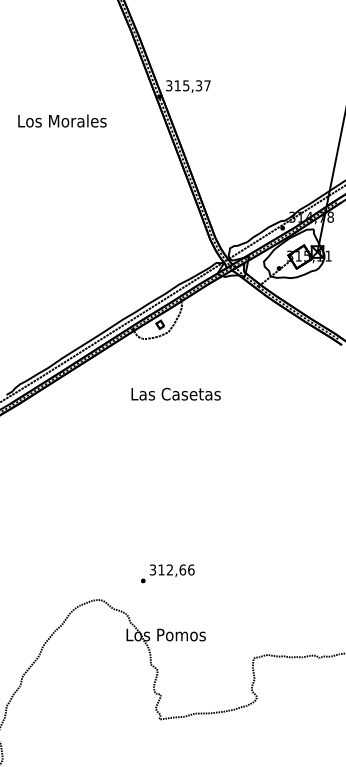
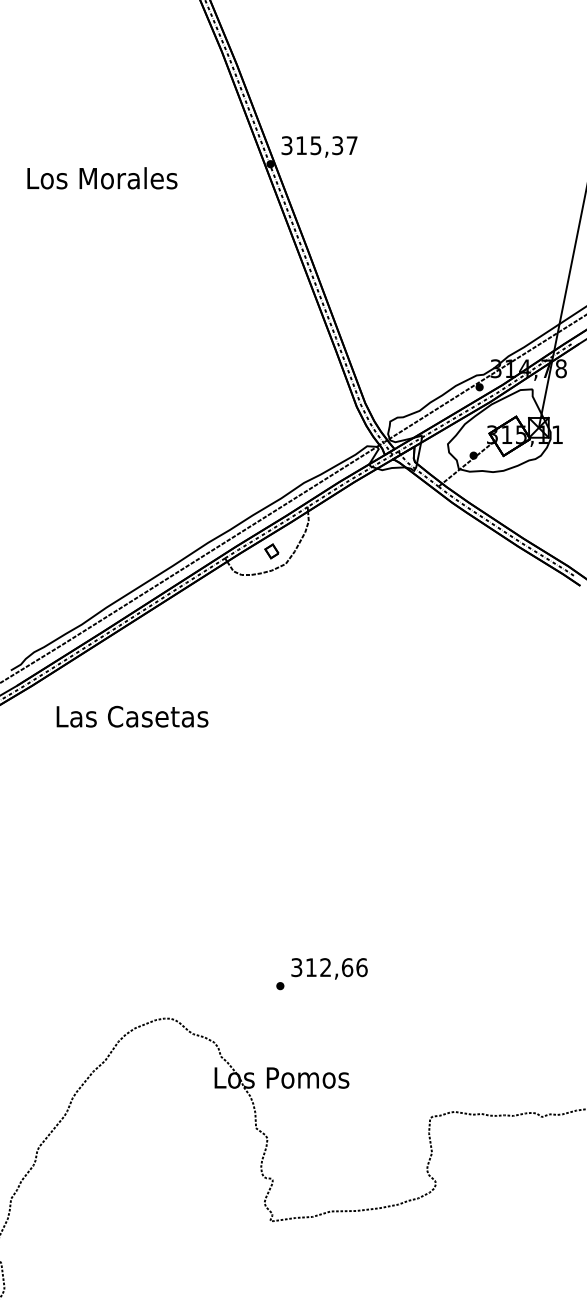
text: (62, 120) -> (102, 177), moved
text: (175, 393) -> (131, 715), moved
text: (167, 573) -> (321, 973), moved

